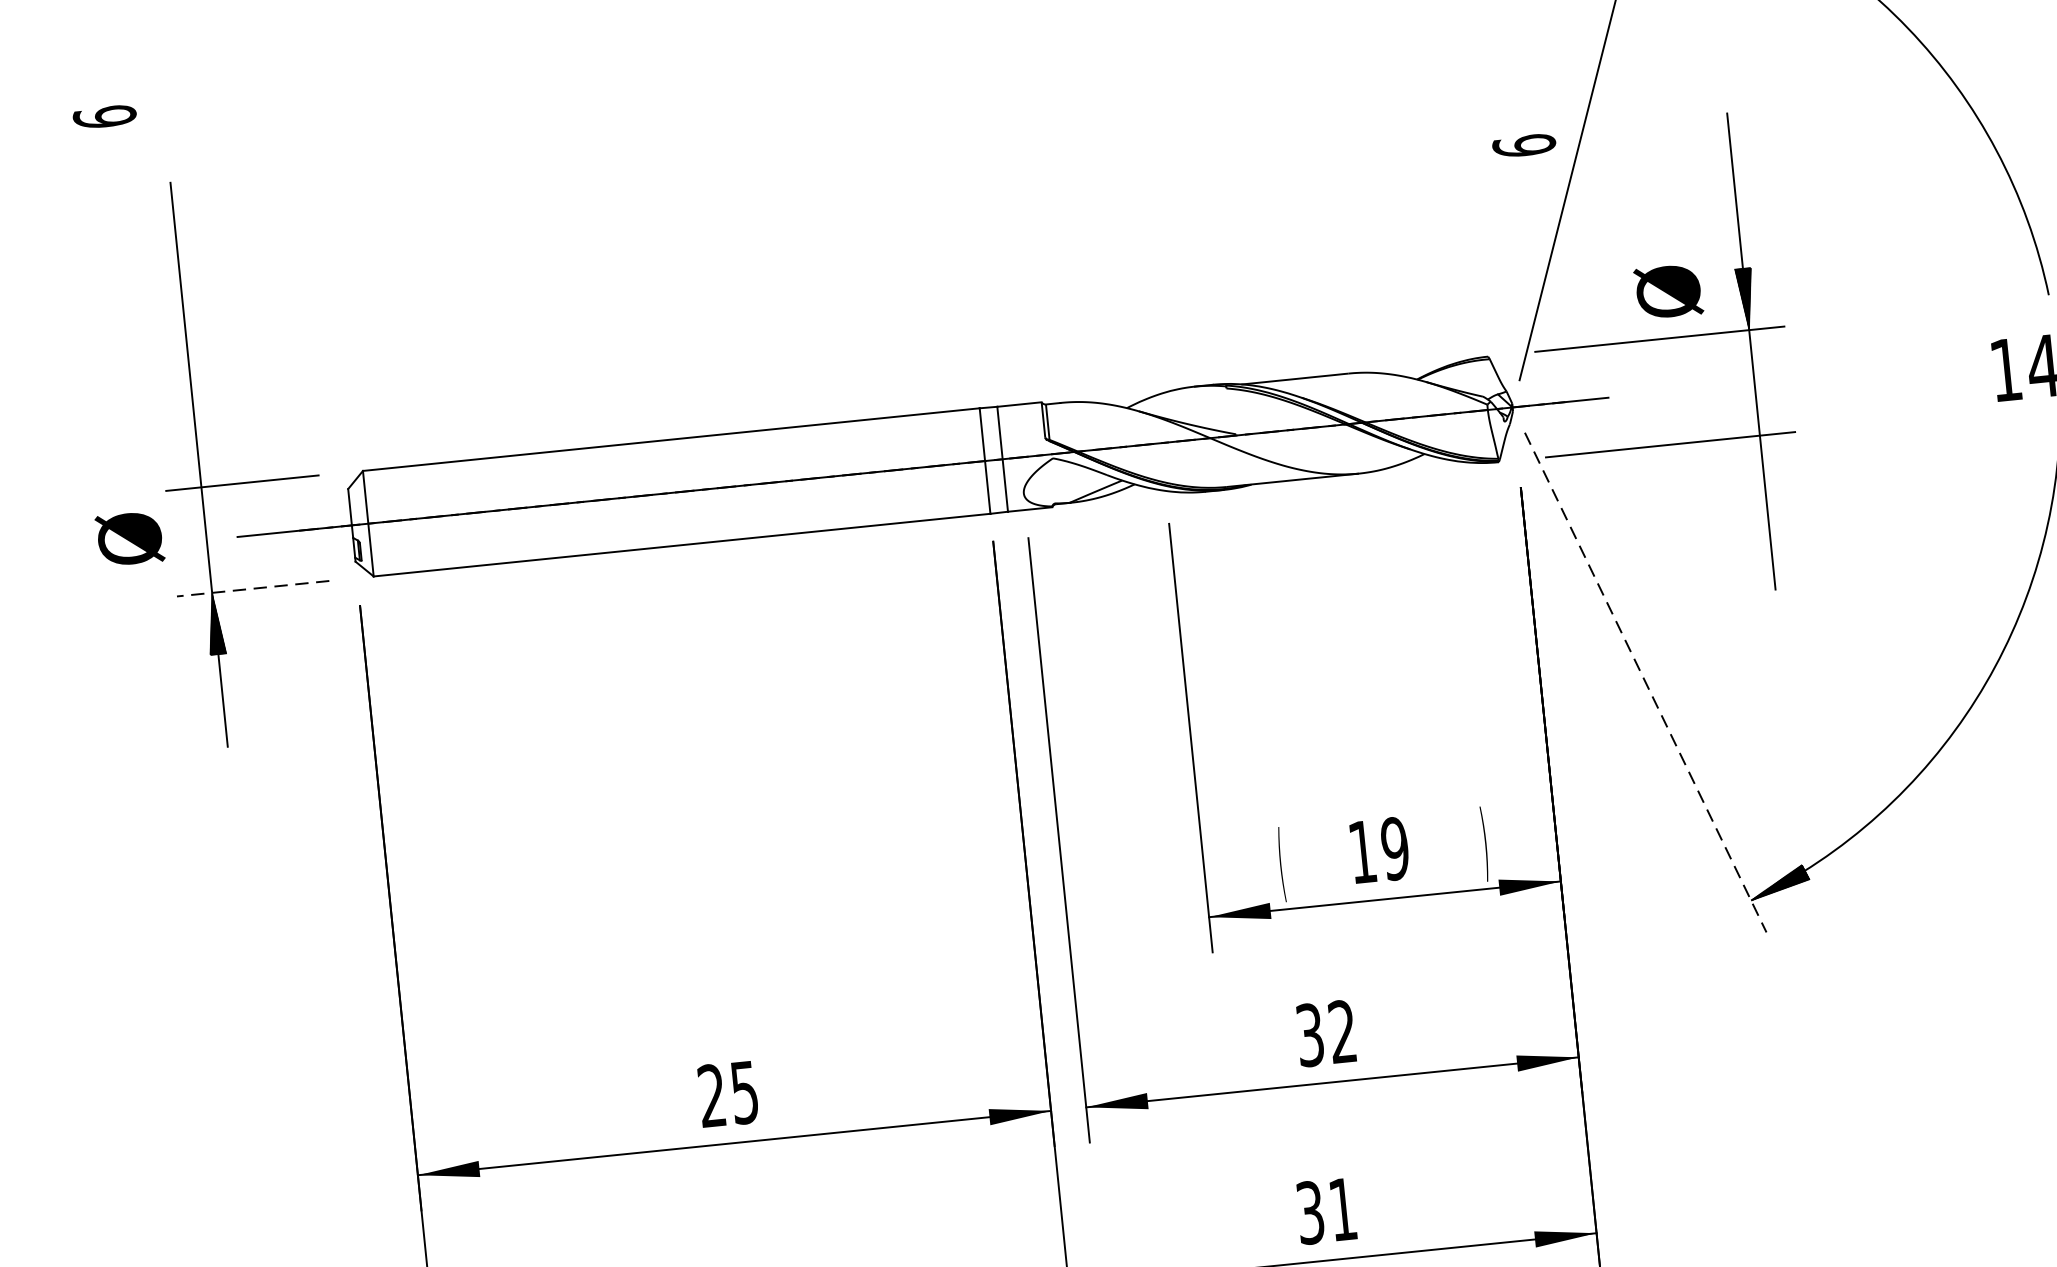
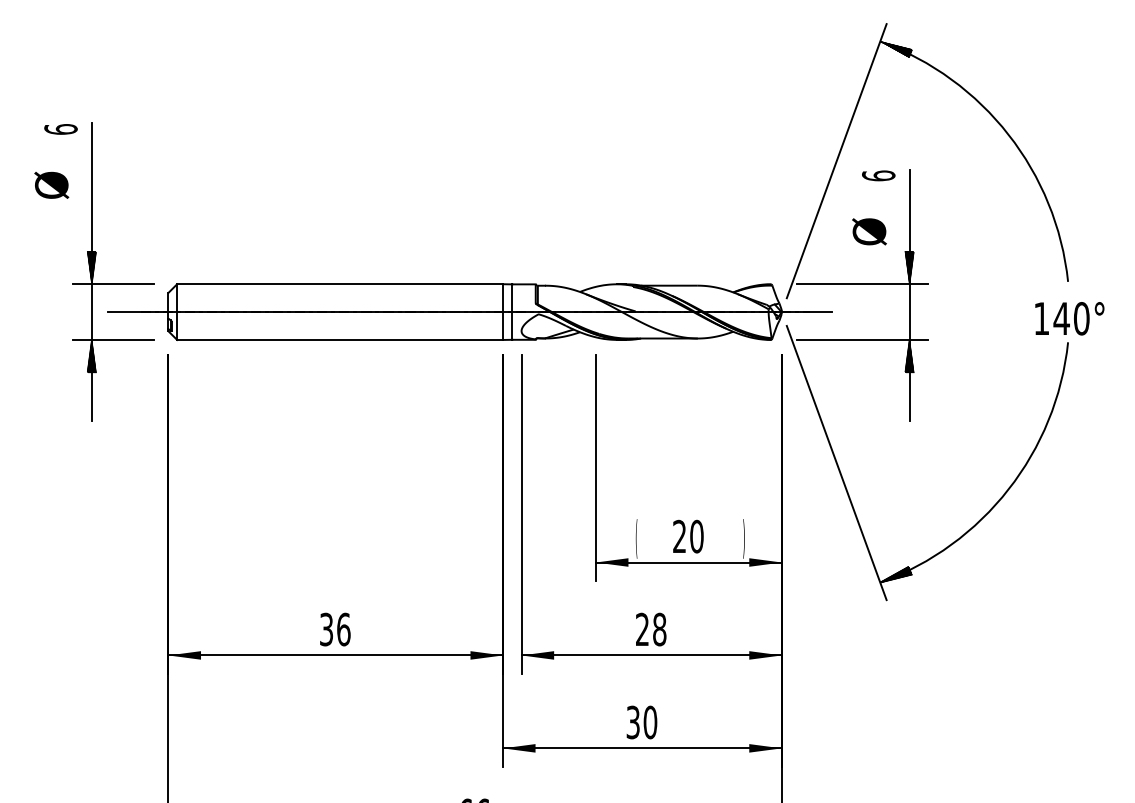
text: (103, 117) -> (60, 129), moved
text: (1523, 145) -> (878, 175), moved
text: (1668, 291) -> (869, 231), moved
hatch: (197, 455) -> (91, 267), added
hatch: (1762, 466) -> (909, 356), added
text: (129, 537) -> (51, 184), moved
line: (253, 587) -> (113, 339), dashed -> solid
line: (1645, 683) -> (836, 463), dashed -> solid
text: (1379, 850) -> (688, 536), 19 -> 20
text: (1327, 1033) -> (651, 629), 32 -> 28
text: (729, 1094) -> (335, 629), 25 -> 36
text: (1343, 1209) -> (650, 722), 31 -> 30

